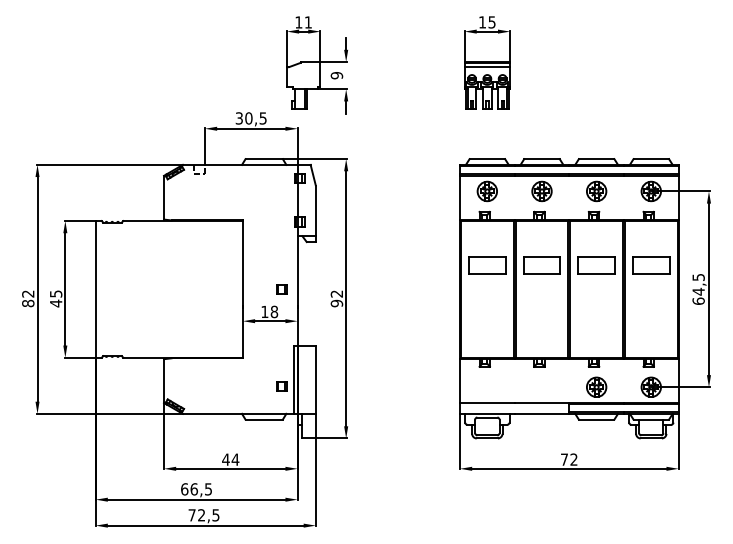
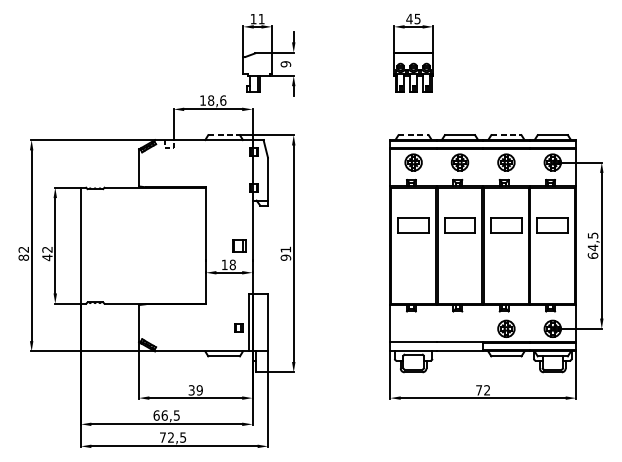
text: (482, 22) -> (409, 19), 15 -> 45
line: (487, 67) -> (413, 57), removed
text: (250, 118) -> (212, 100), 30,5 -> 18,6
line: (264, 159) -> (224, 135), solid -> dashed
line: (487, 159) -> (413, 135), solid -> dashed
line: (596, 159) -> (506, 135), solid -> dashed
part: (281, 289) -> (238, 245), size x1.6
text: (55, 293) -> (46, 249), 45 -> 42
text: (336, 293) -> (285, 249), 92 -> 91
text: (230, 459) -> (195, 390), 44 -> 39

